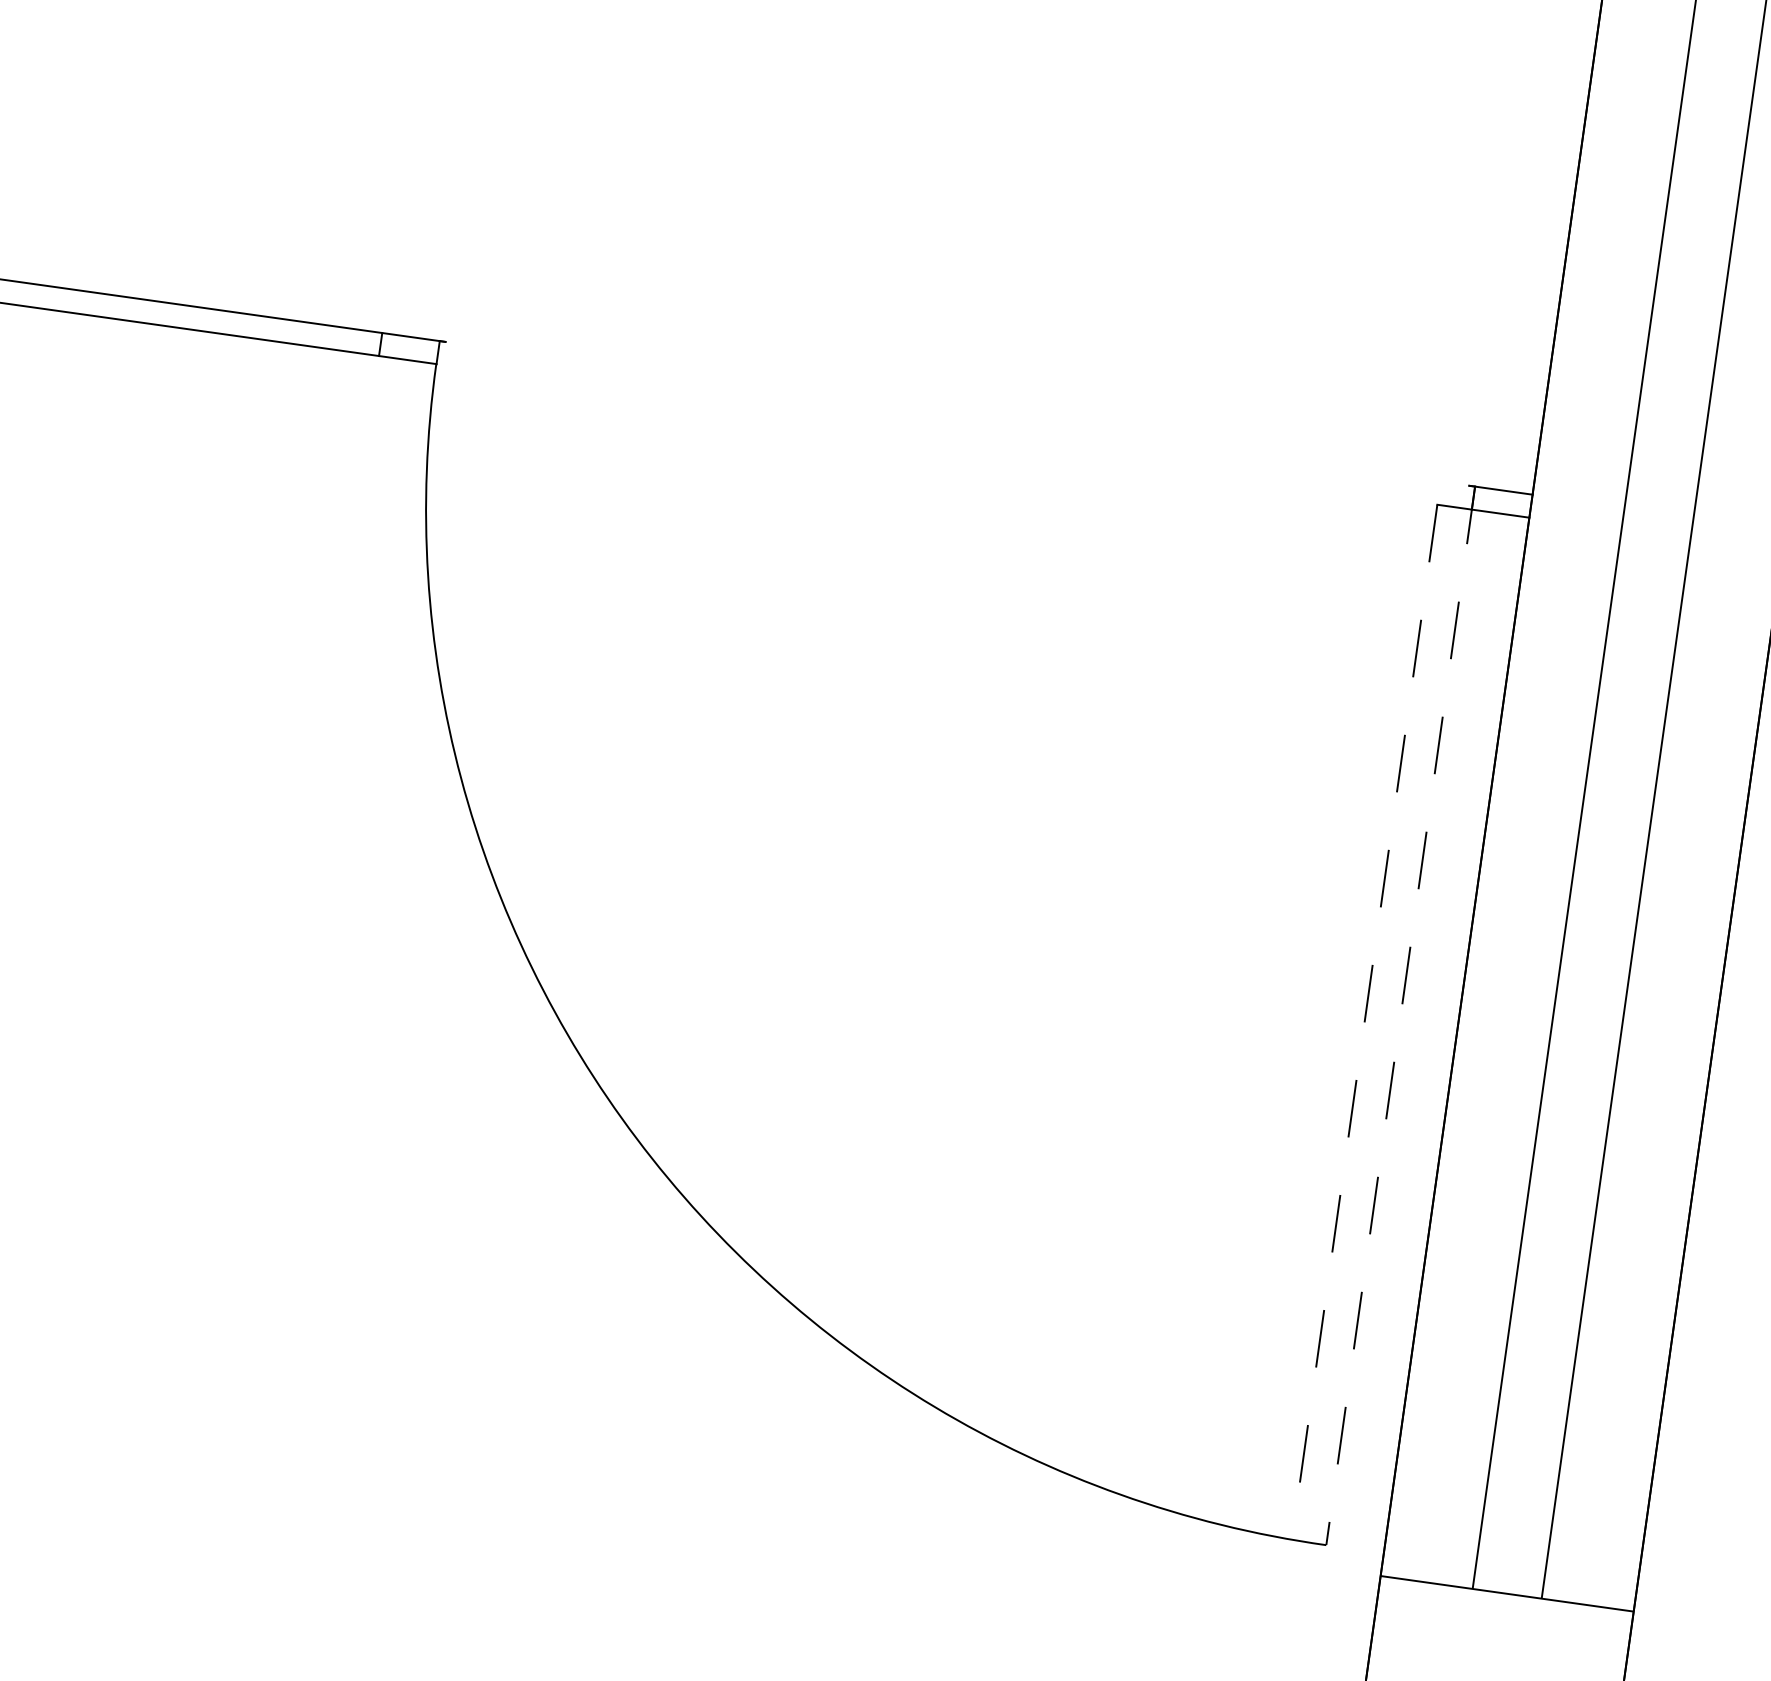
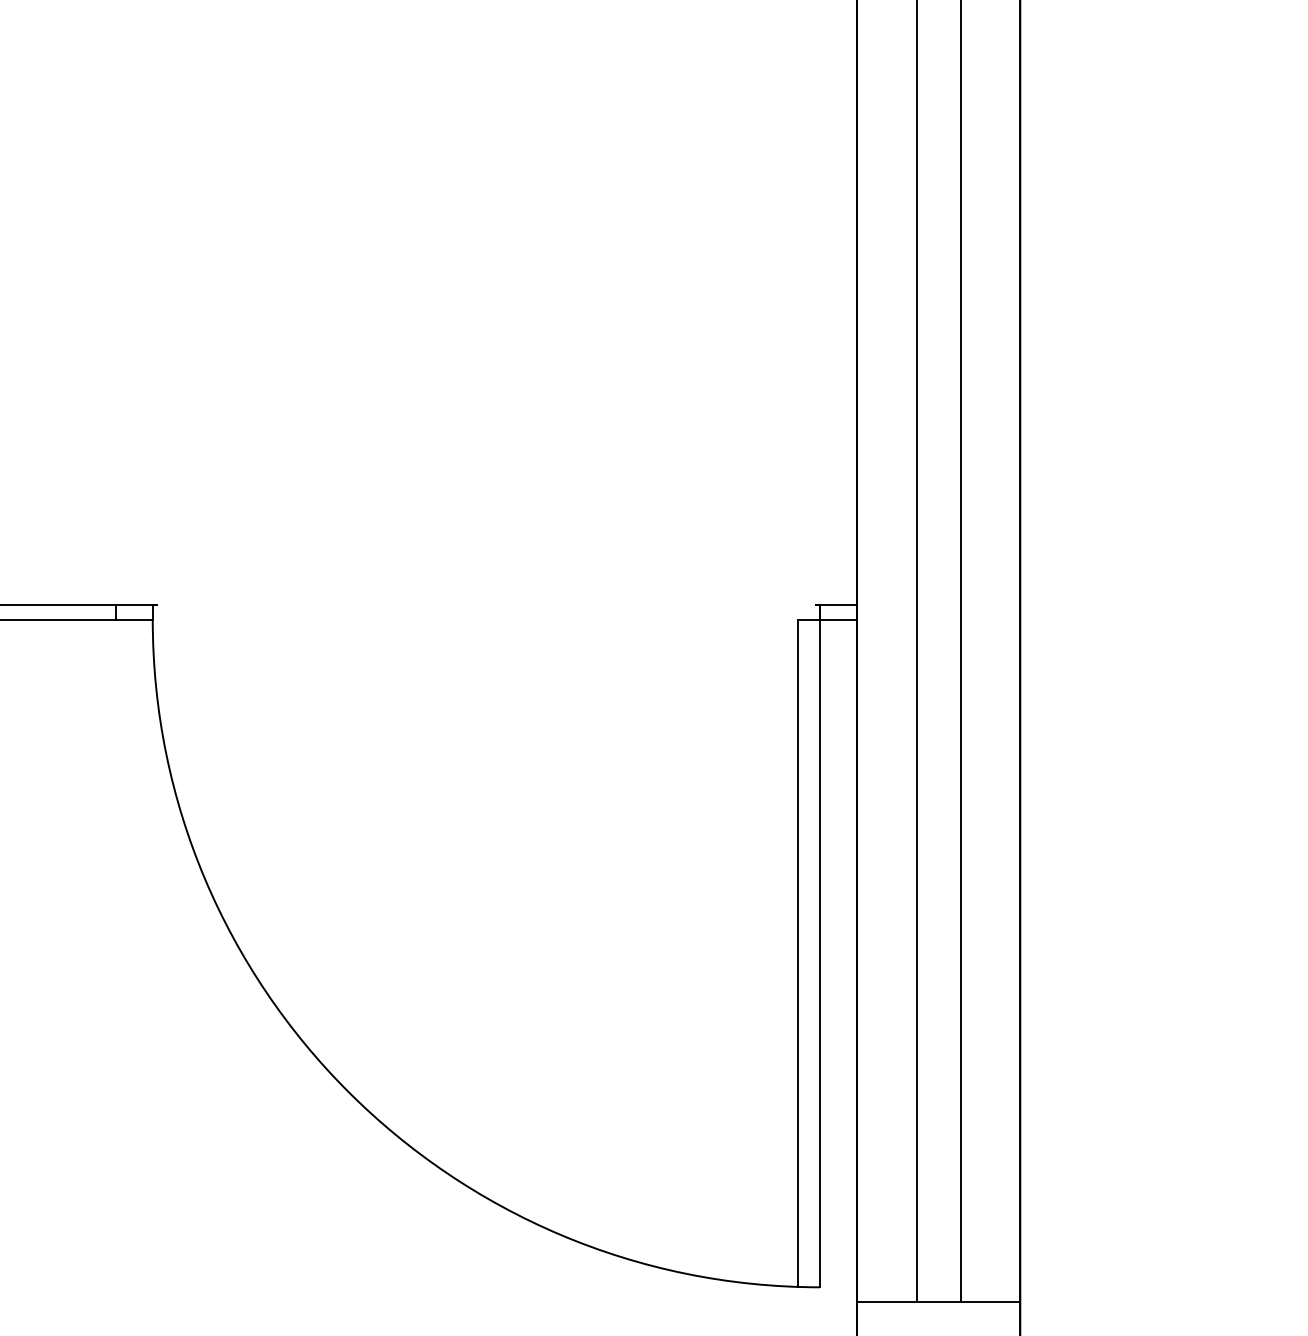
line: (1401, 1016) -> (820, 946), dashed -> solid
line: (1363, 1022) -> (797, 953), dashed -> solid

